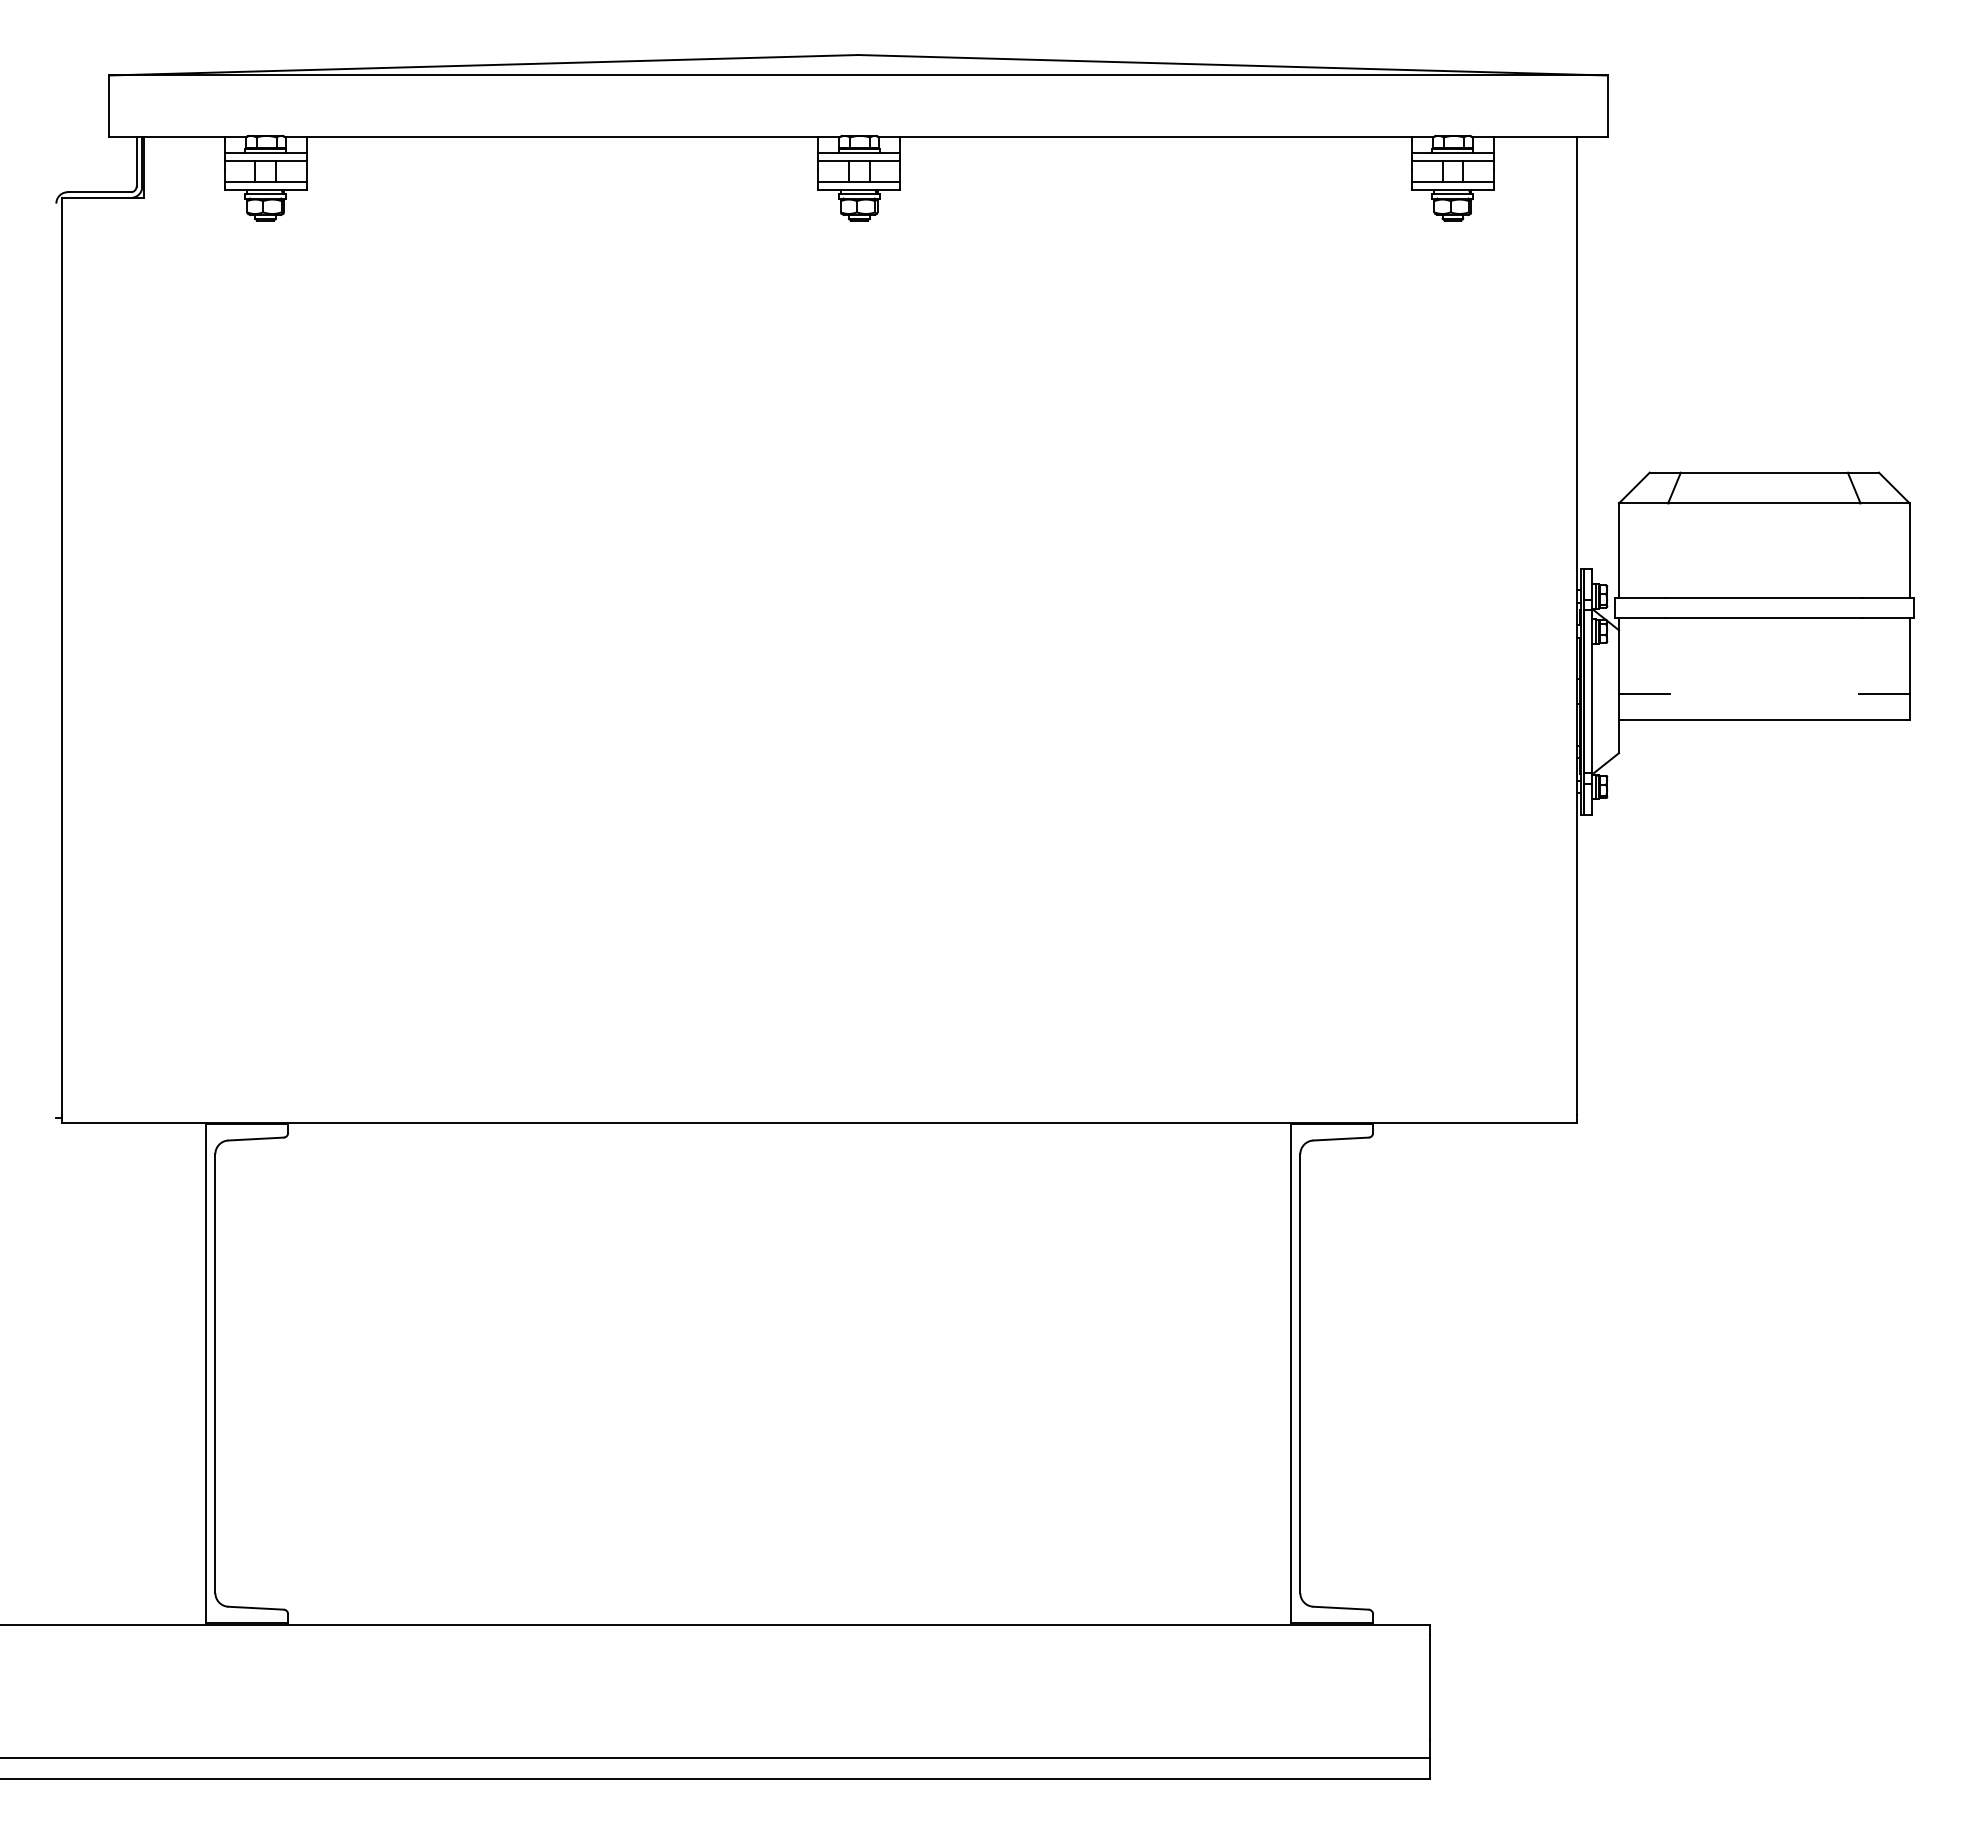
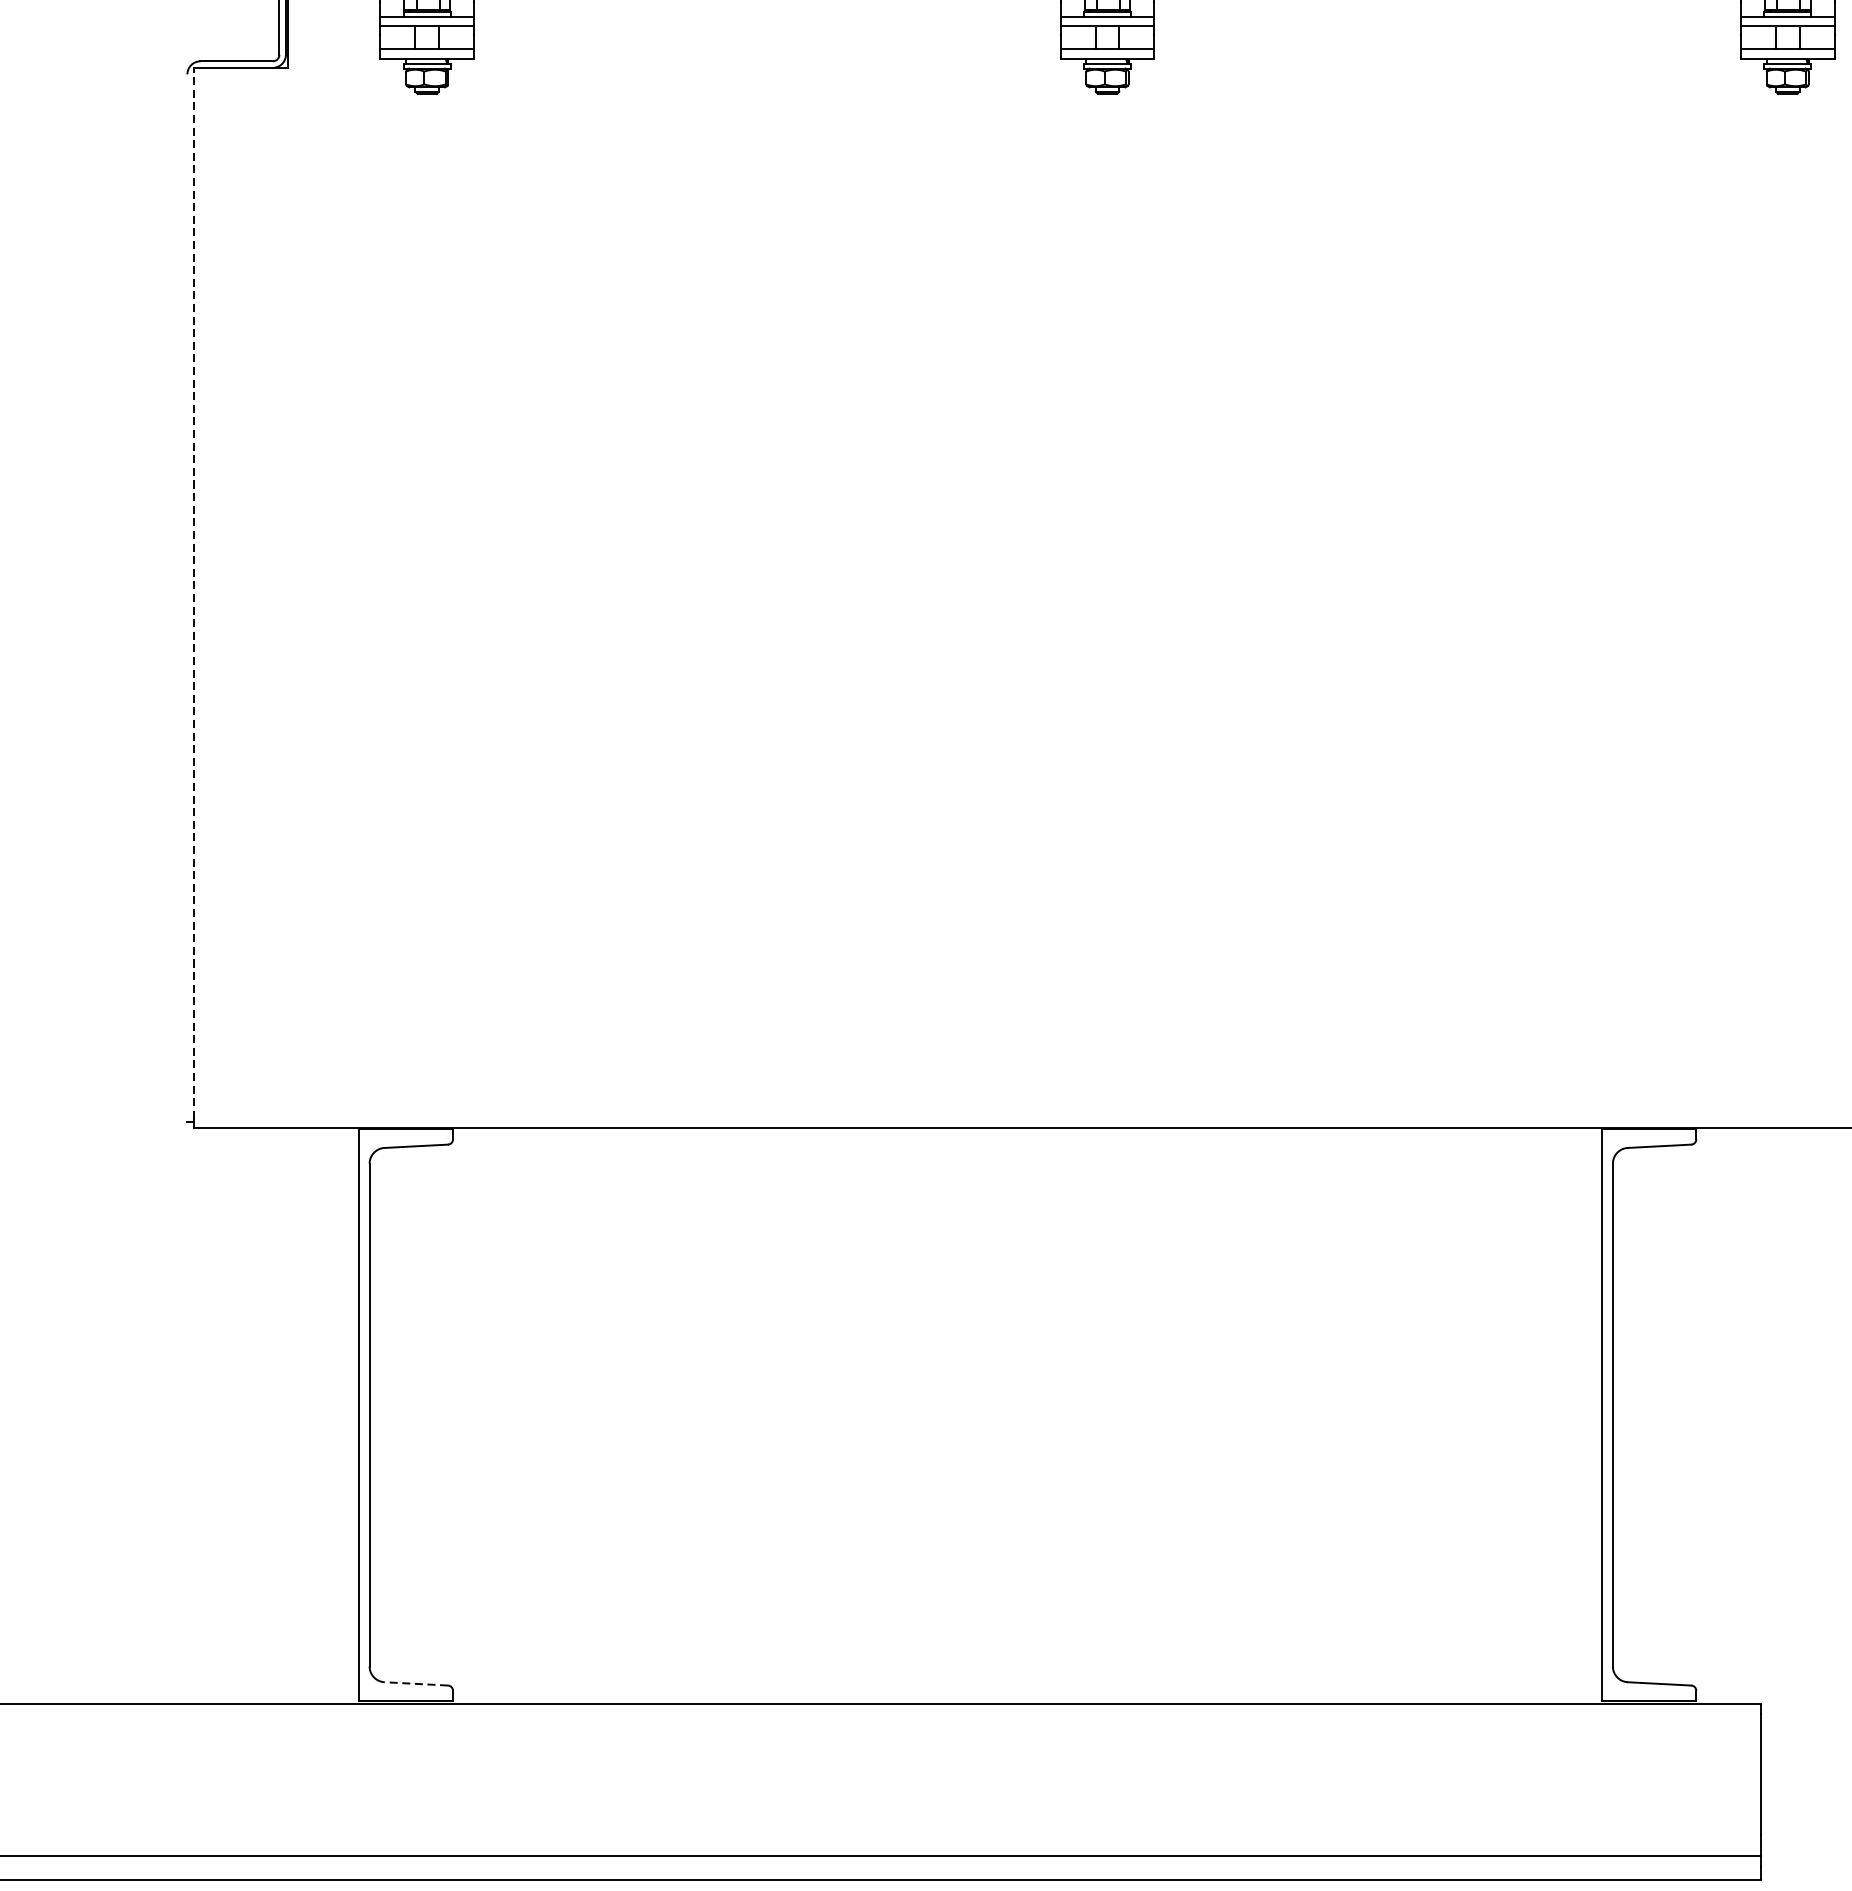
line: (62, 656) -> (194, 593), solid -> dashed
line: (256, 1608) -> (416, 1684), solid -> dashed

